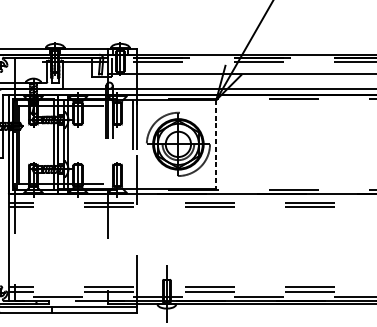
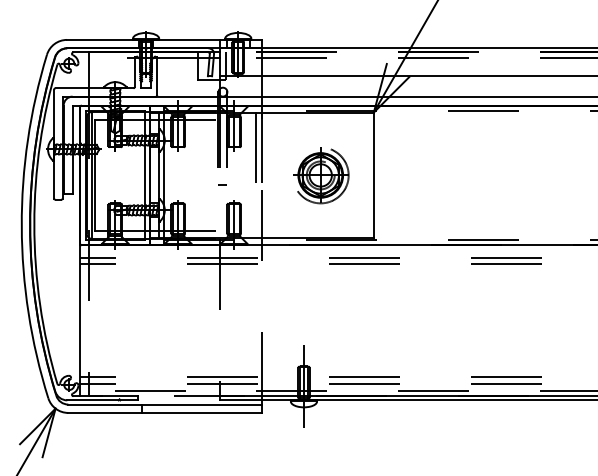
part: (179, 144) -> (321, 175), size x0.62
line: (216, 144) -> (373, 175), dashed -> solid
line: (109, 151) -> (222, 184), added

